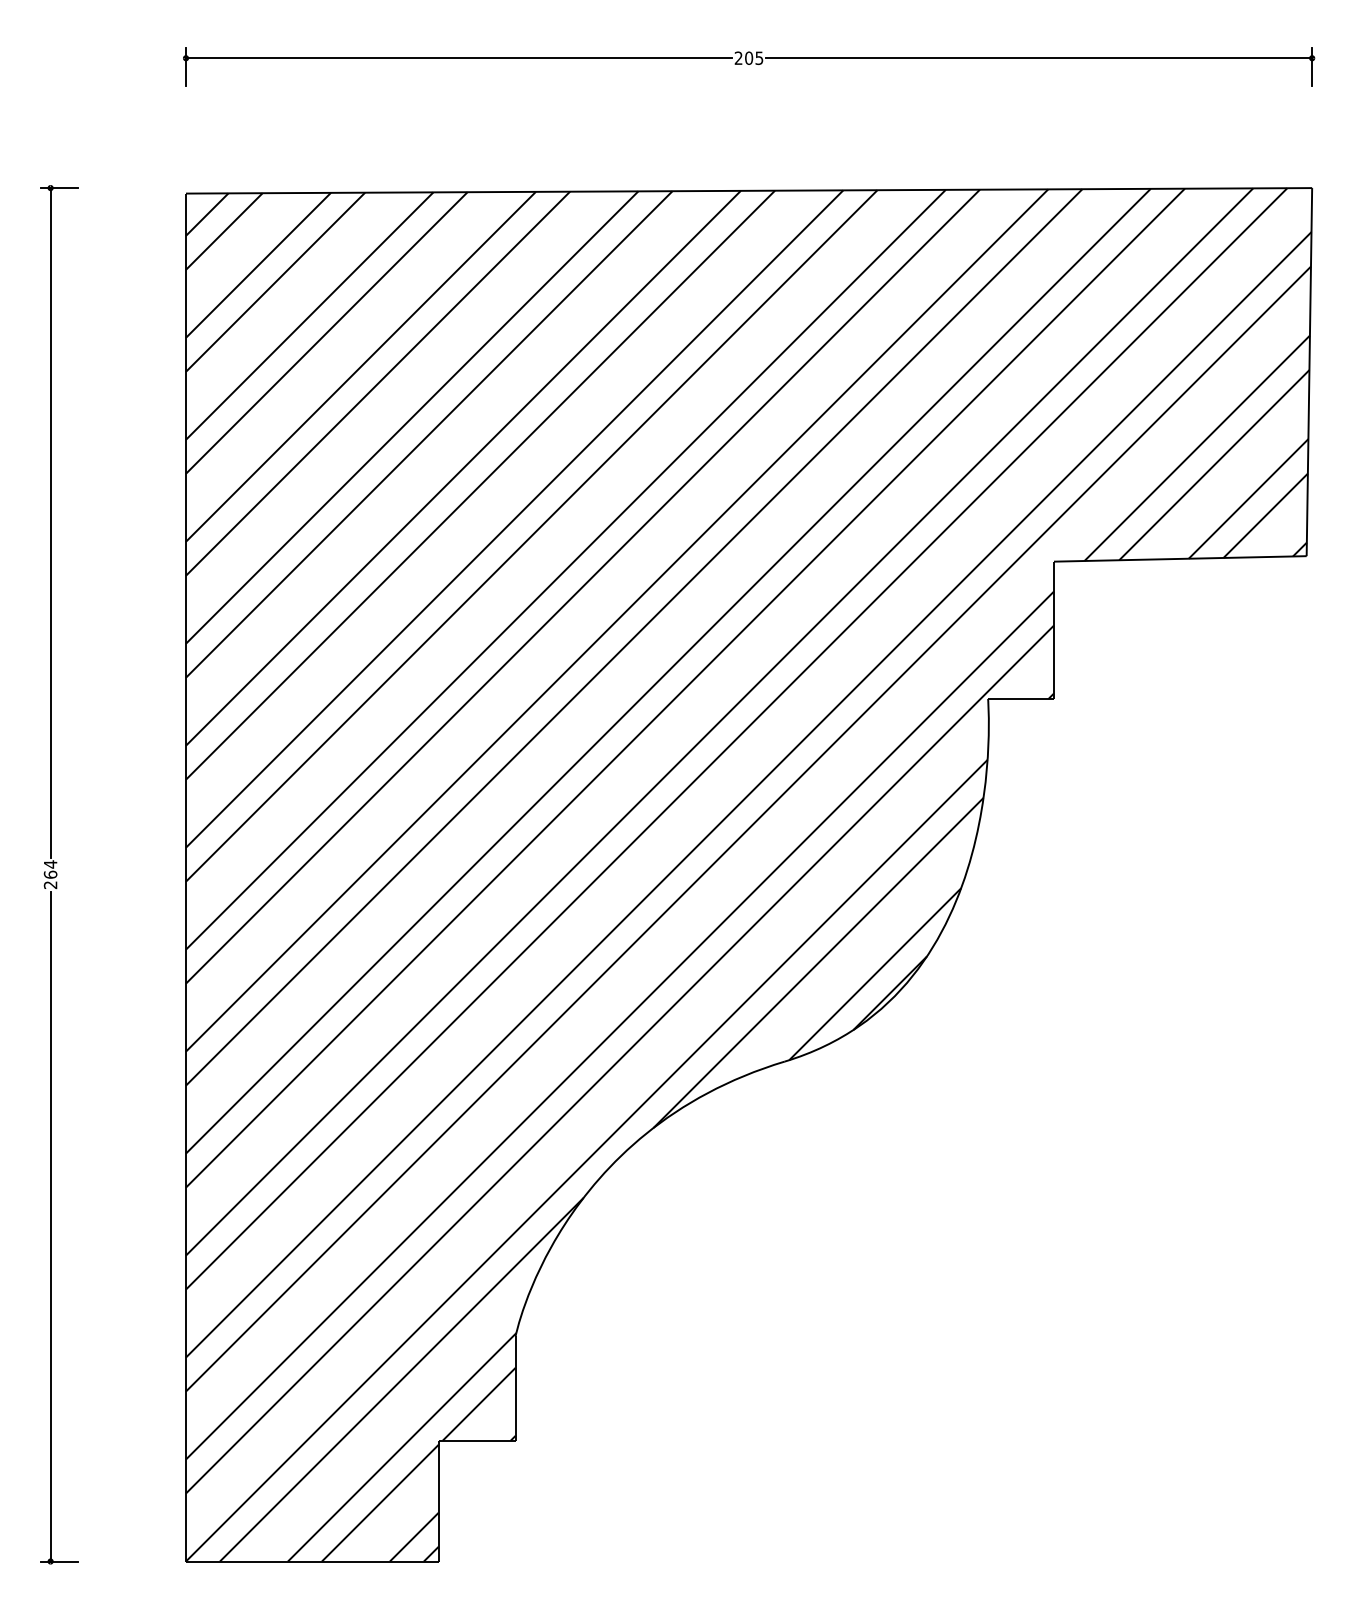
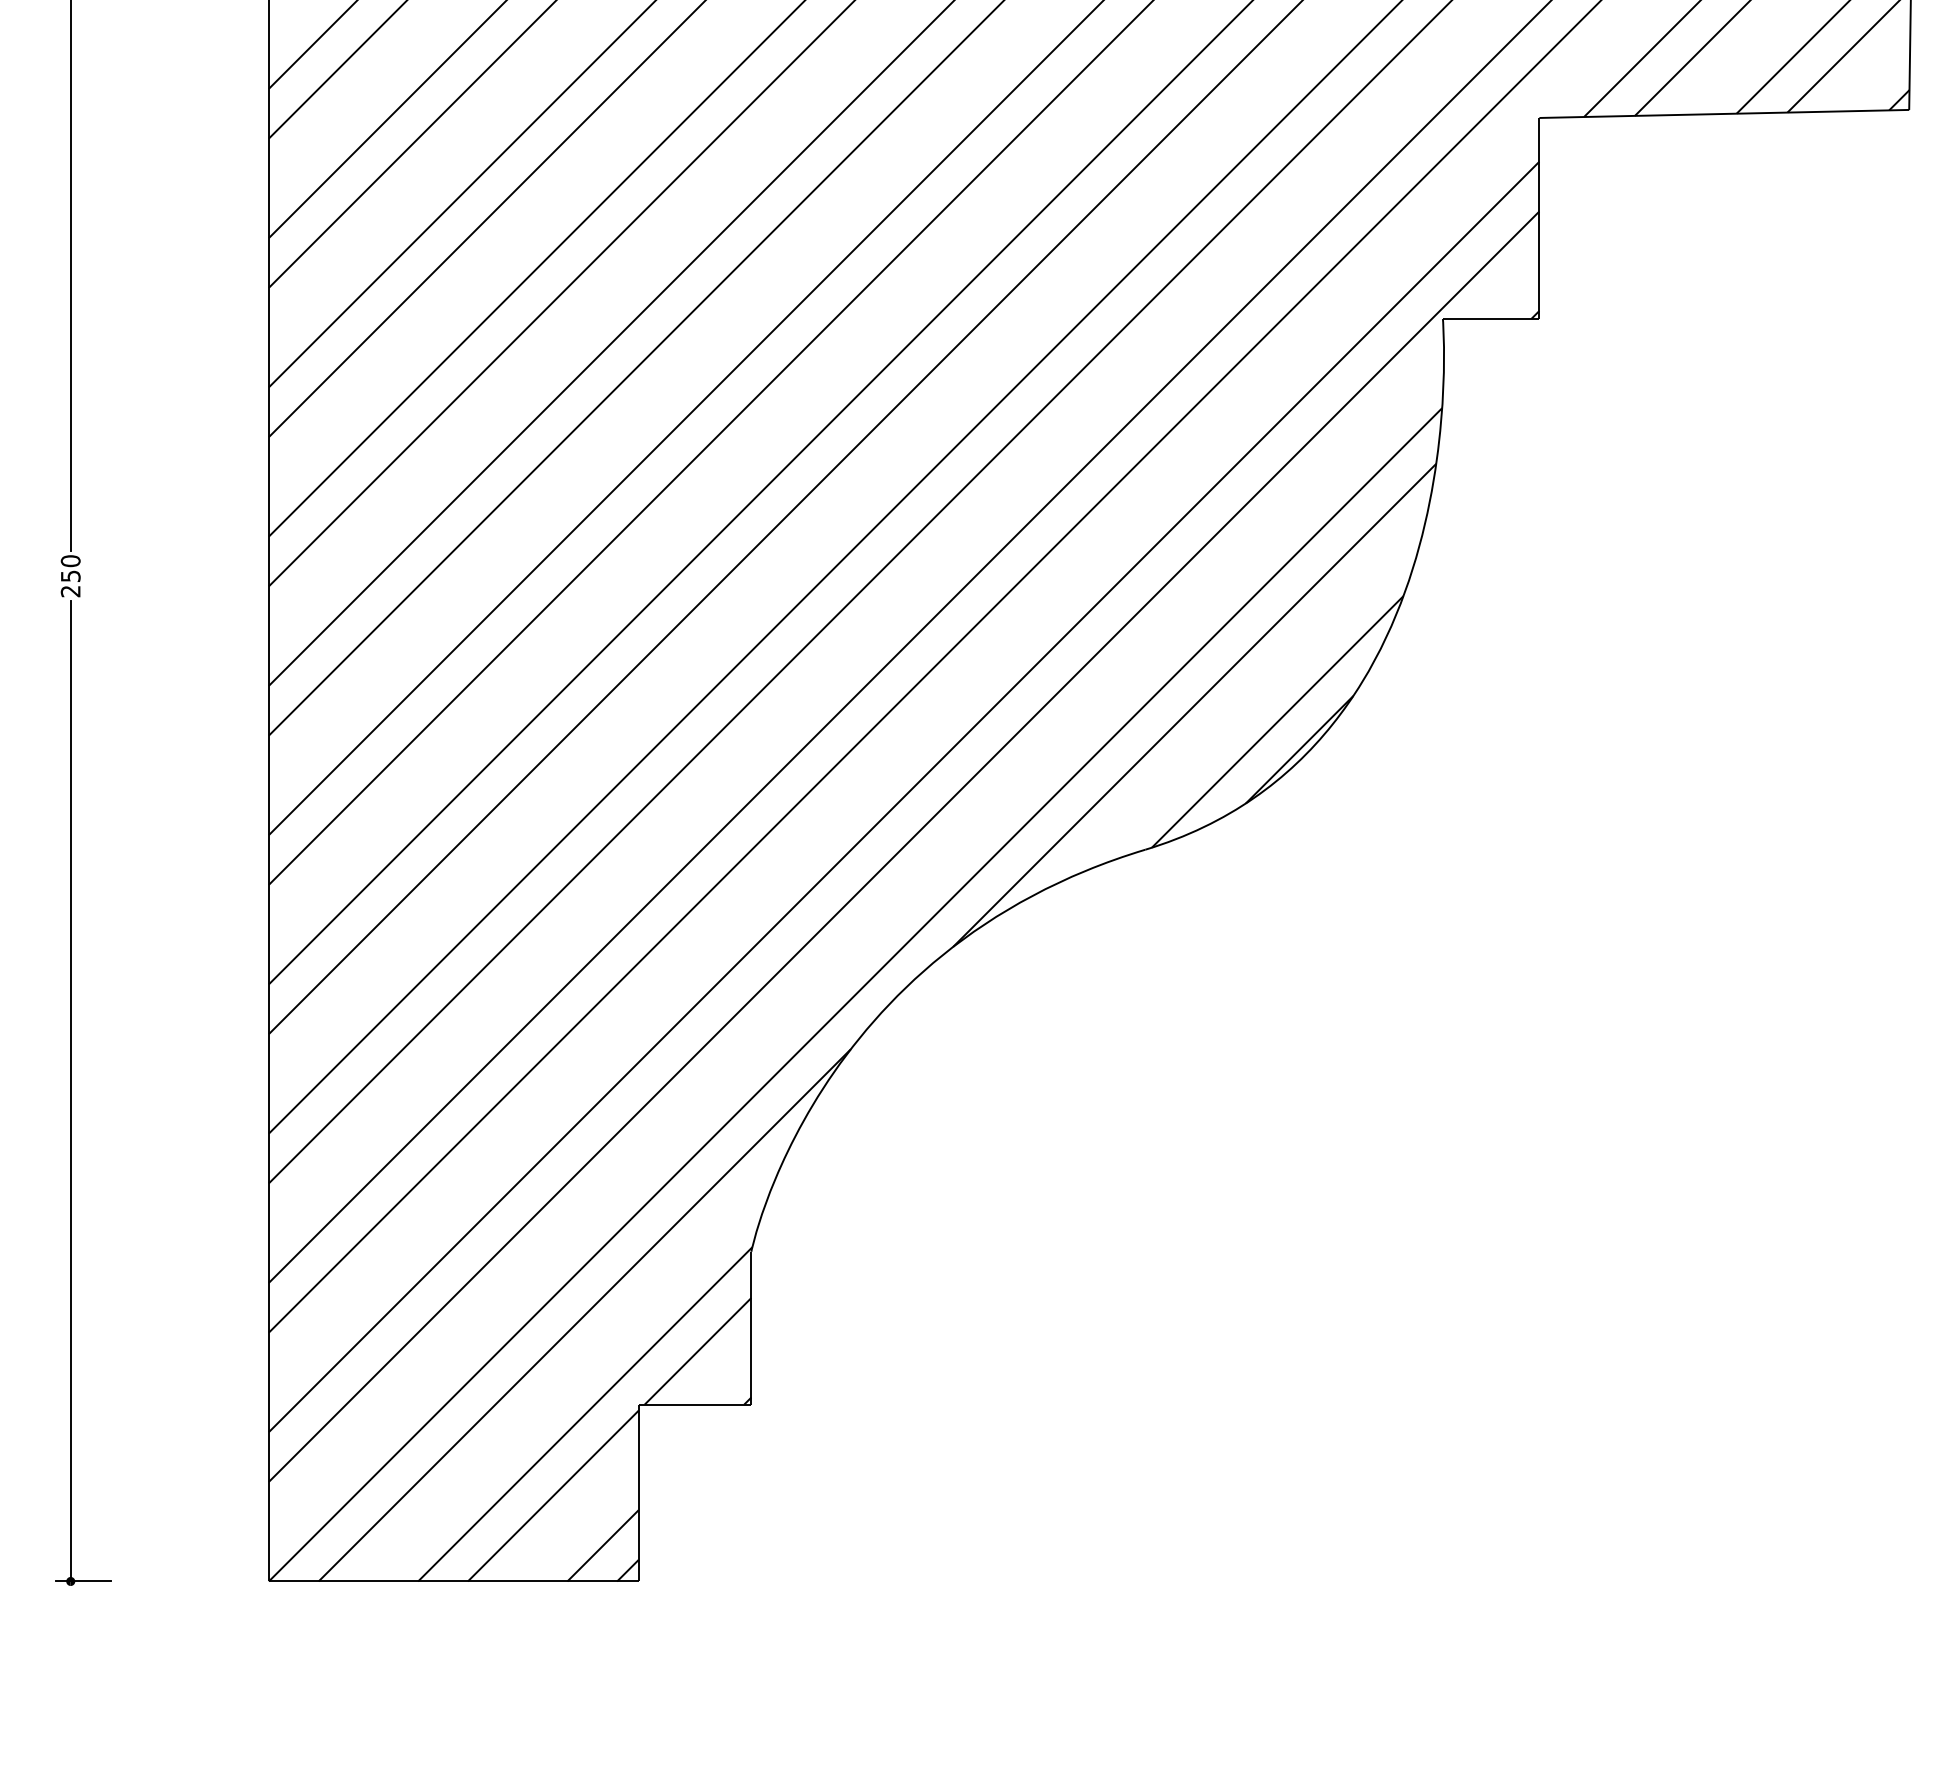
text: (50, 869) -> (70, 568), 264 -> 250

